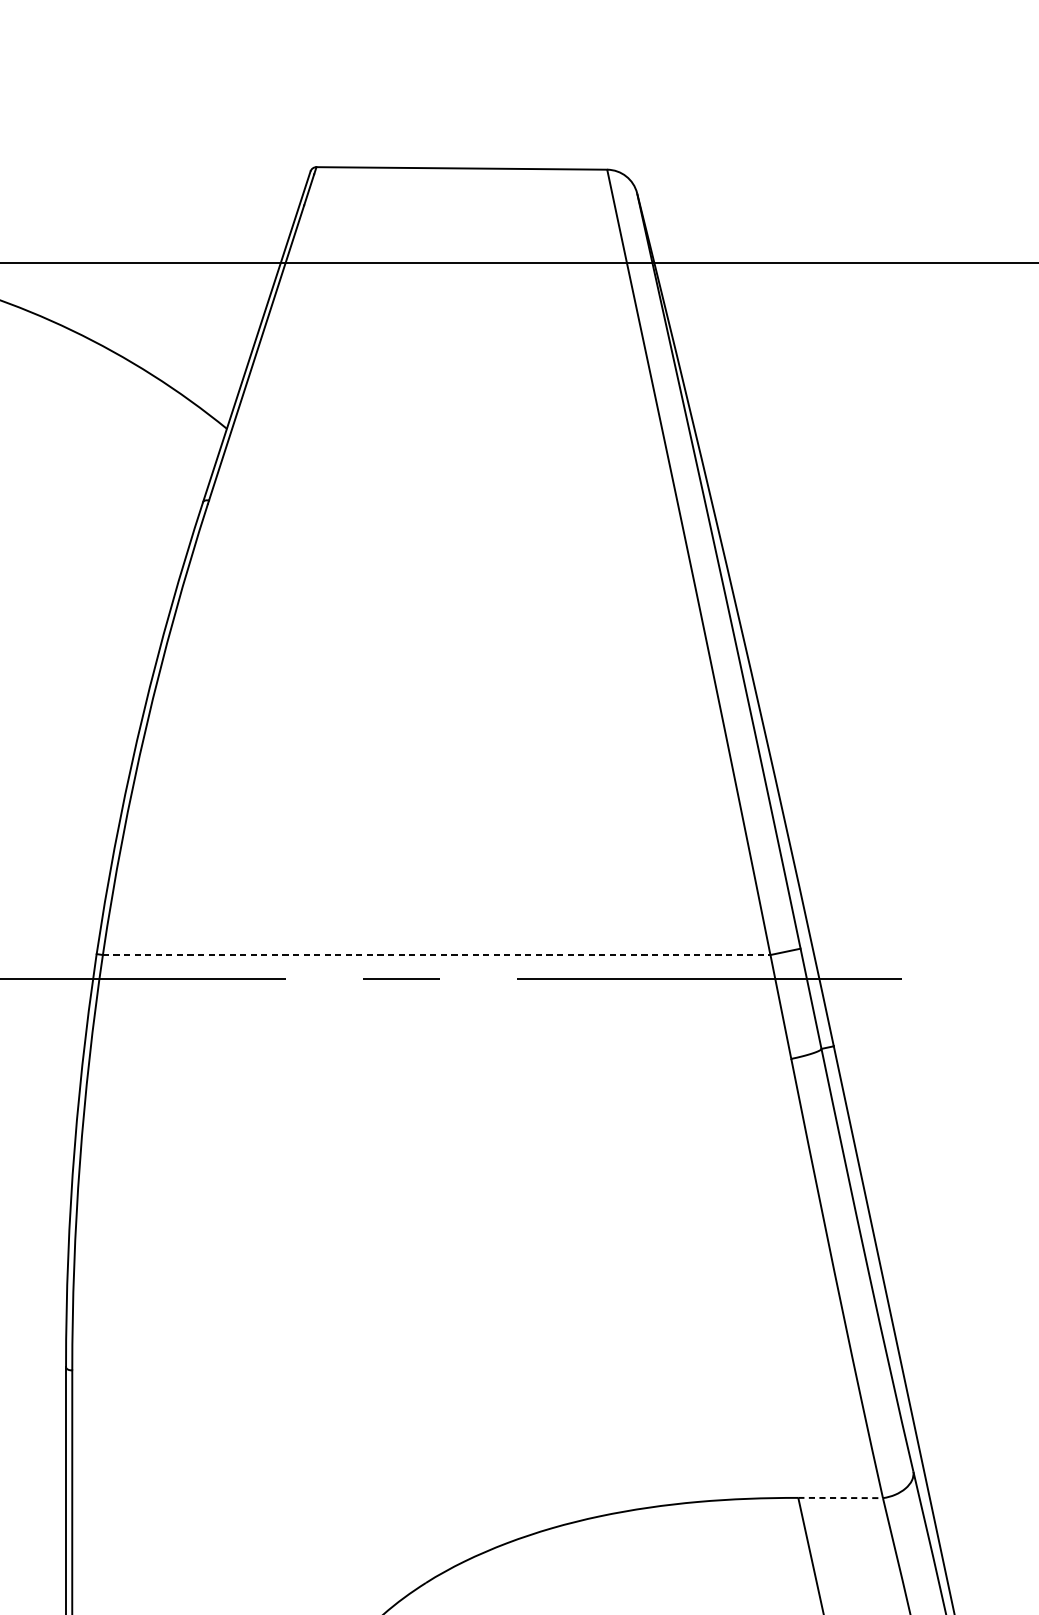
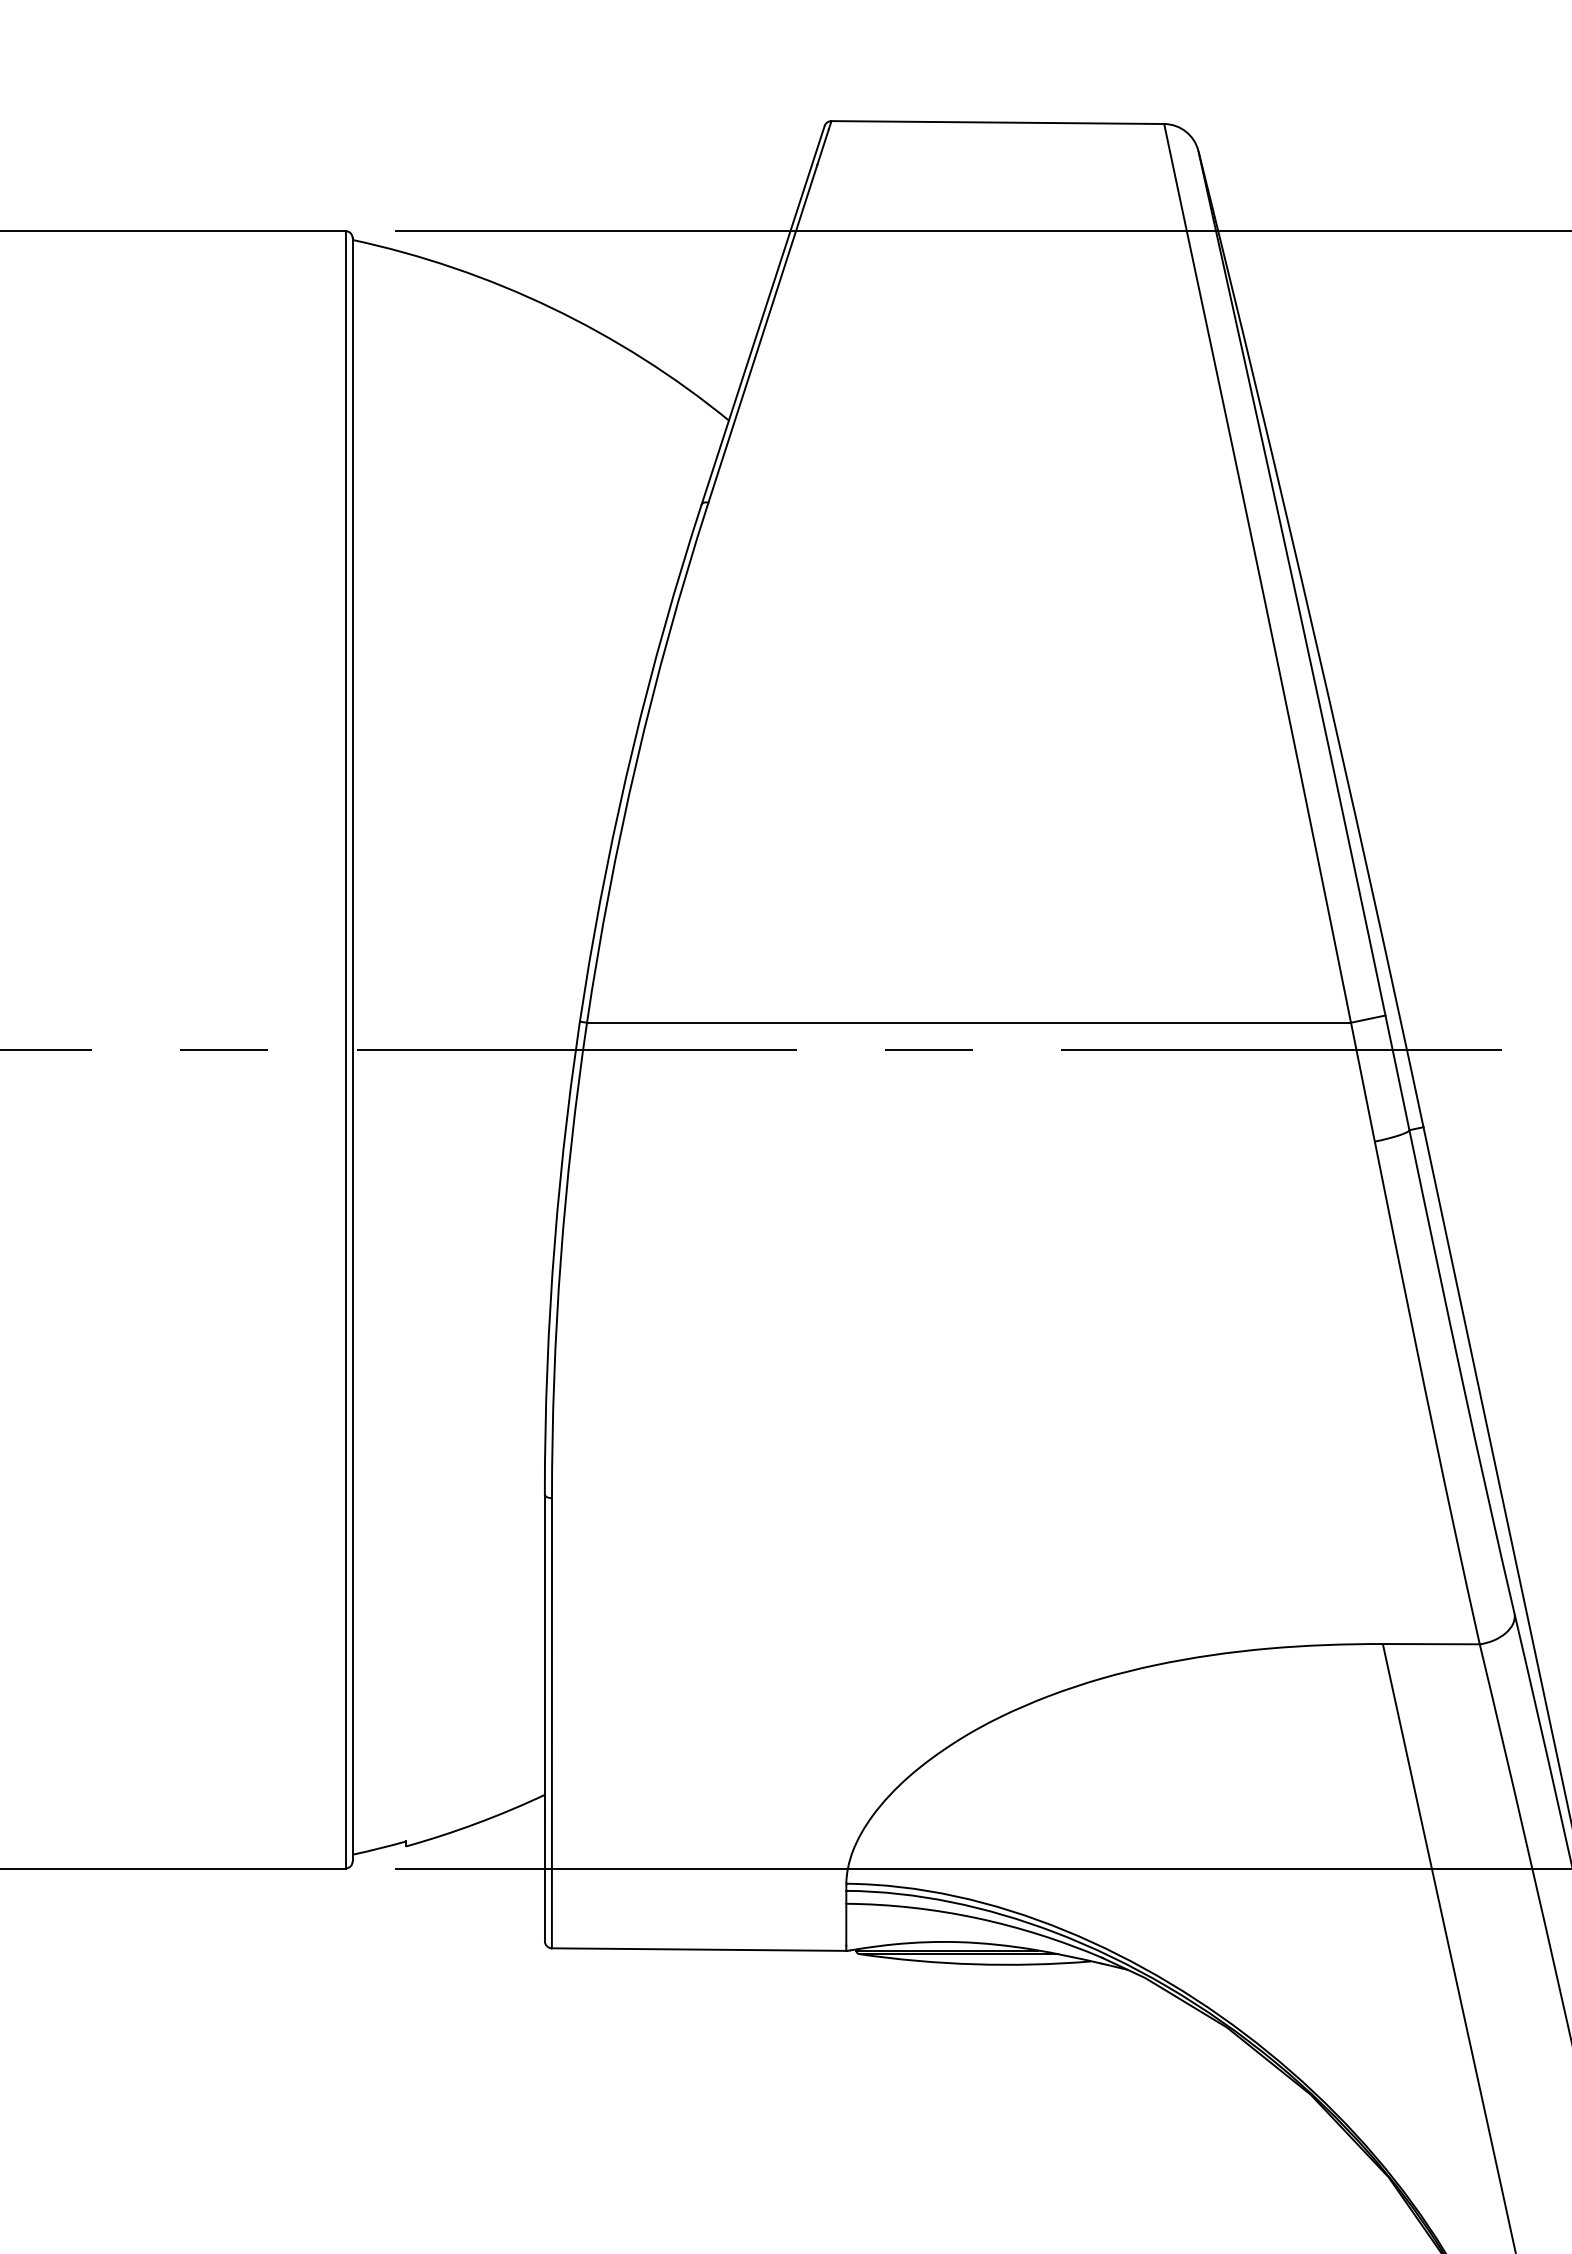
line: (437, 954) -> (969, 1022), dashed -> solid
line: (840, 1498) -> (1431, 1644), dashed -> solid

